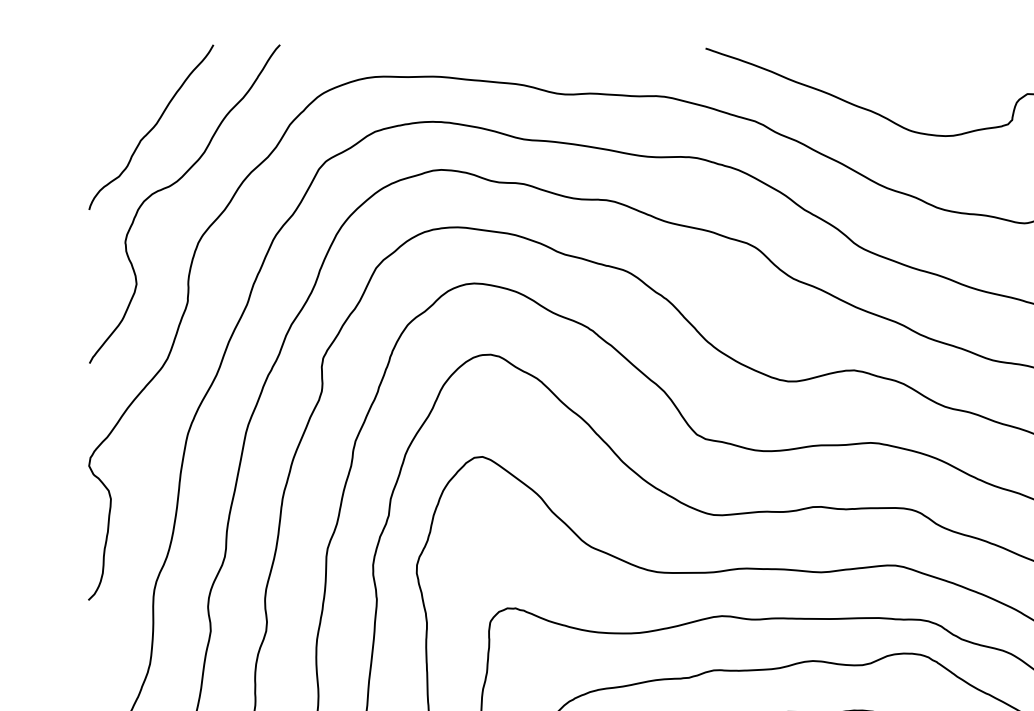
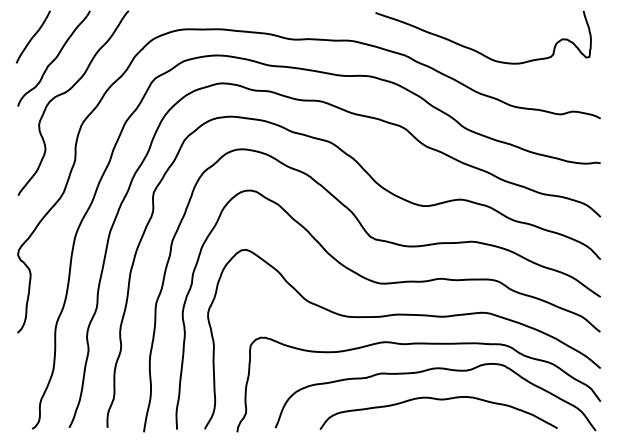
curve: (114, 89) -> (32, 36), added

